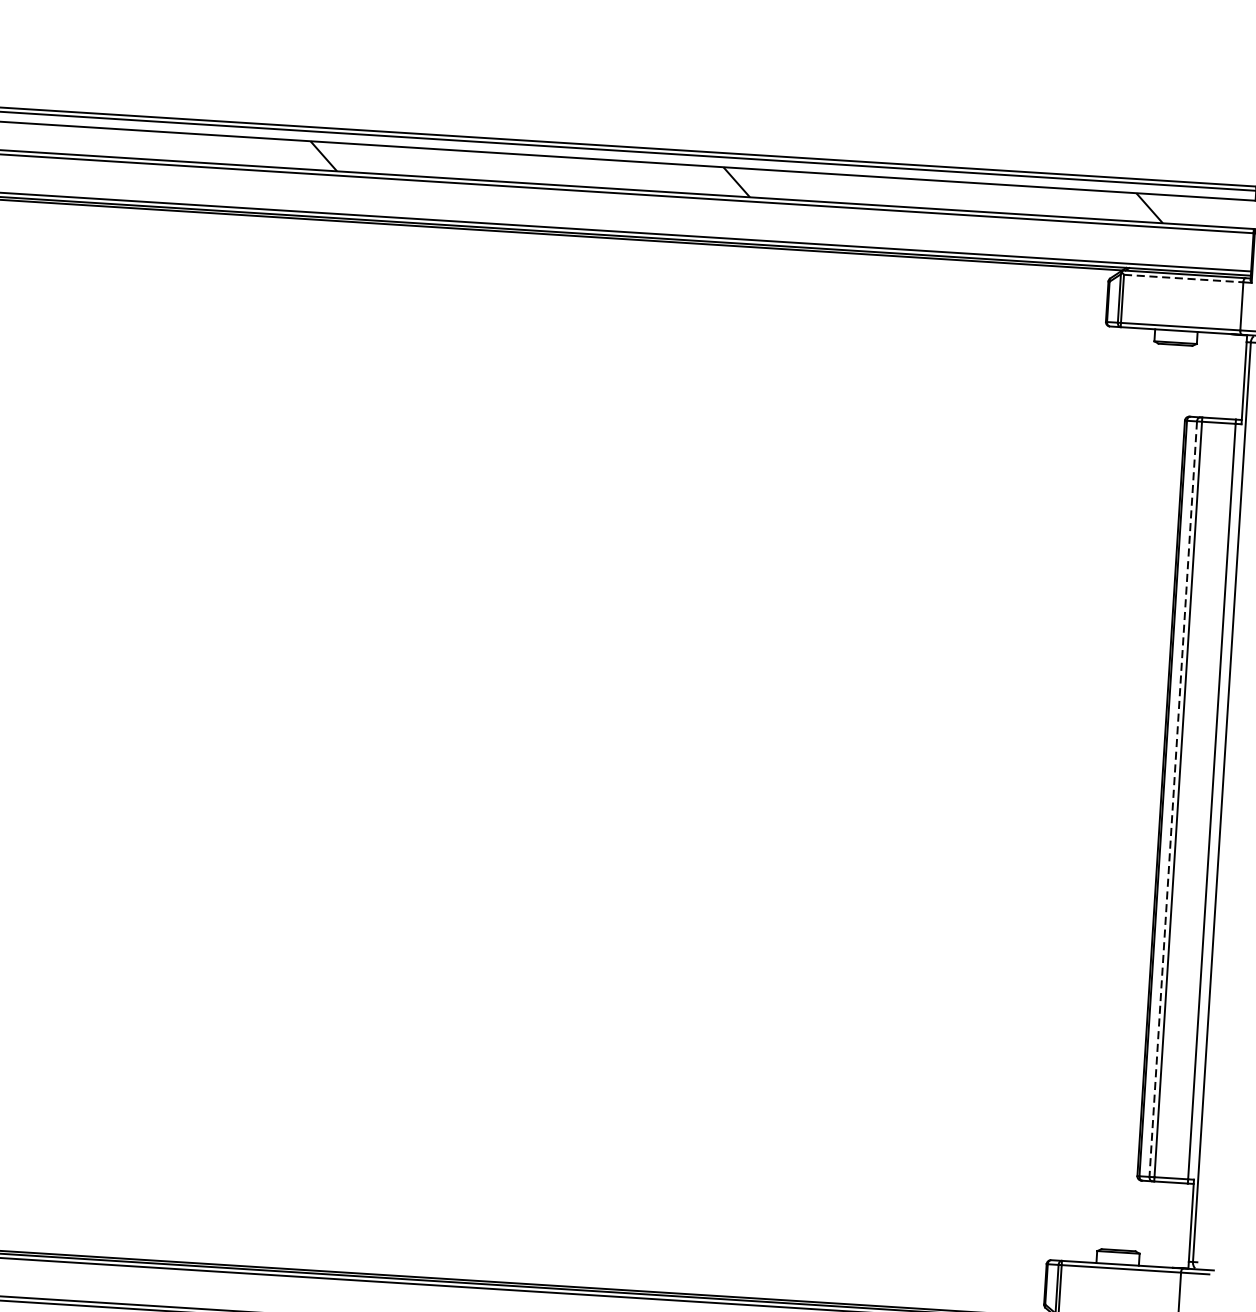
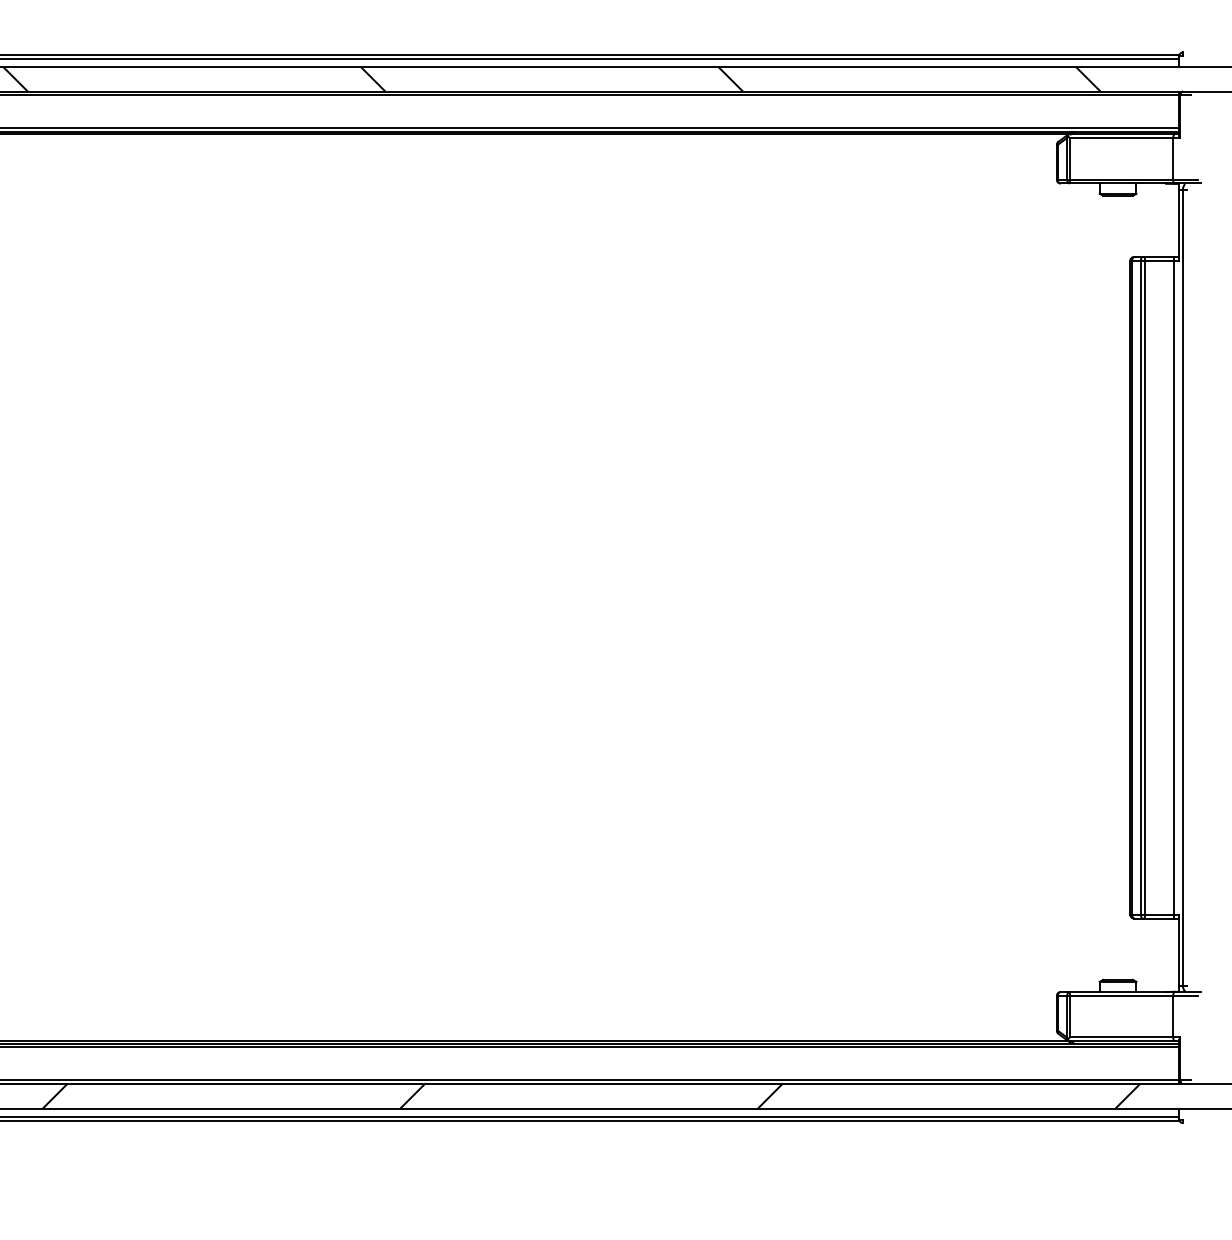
line: (1183, 278) -> (1121, 138), dashed -> solid
line: (1172, 799) -> (1140, 588), dashed -> solid

